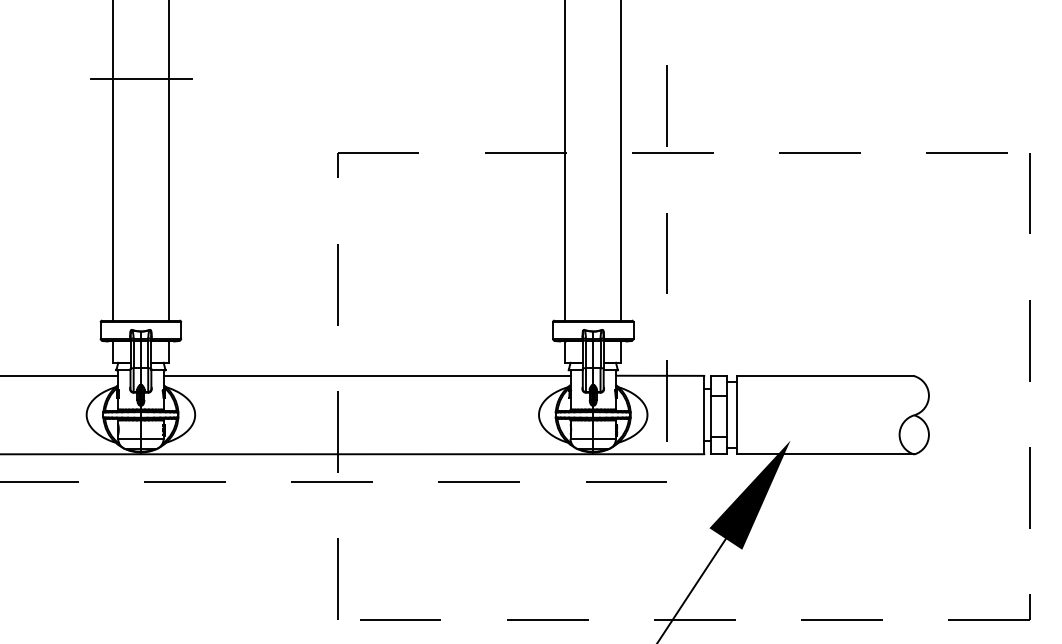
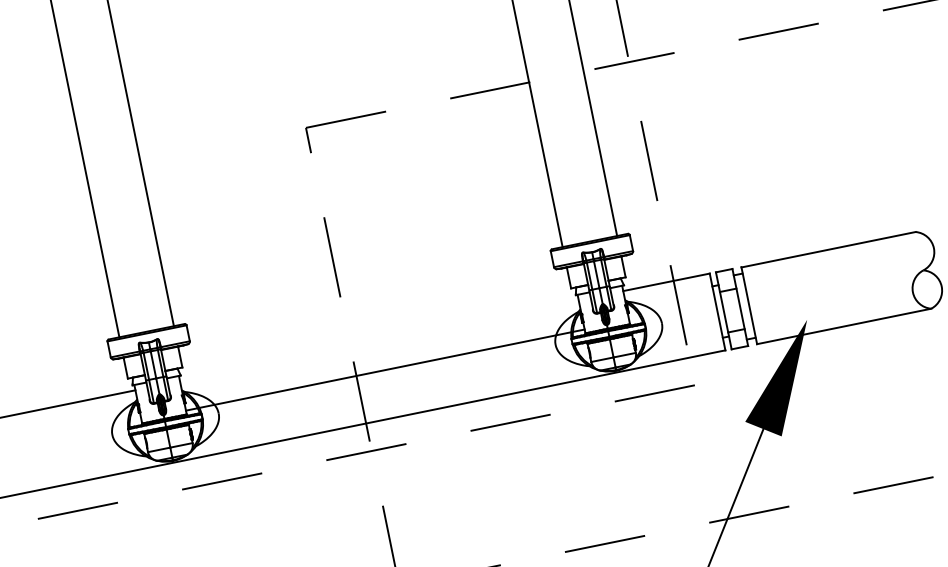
line: (141, 78) -> (99, 94), removed
line: (366, 375) -> (384, 369), moved

